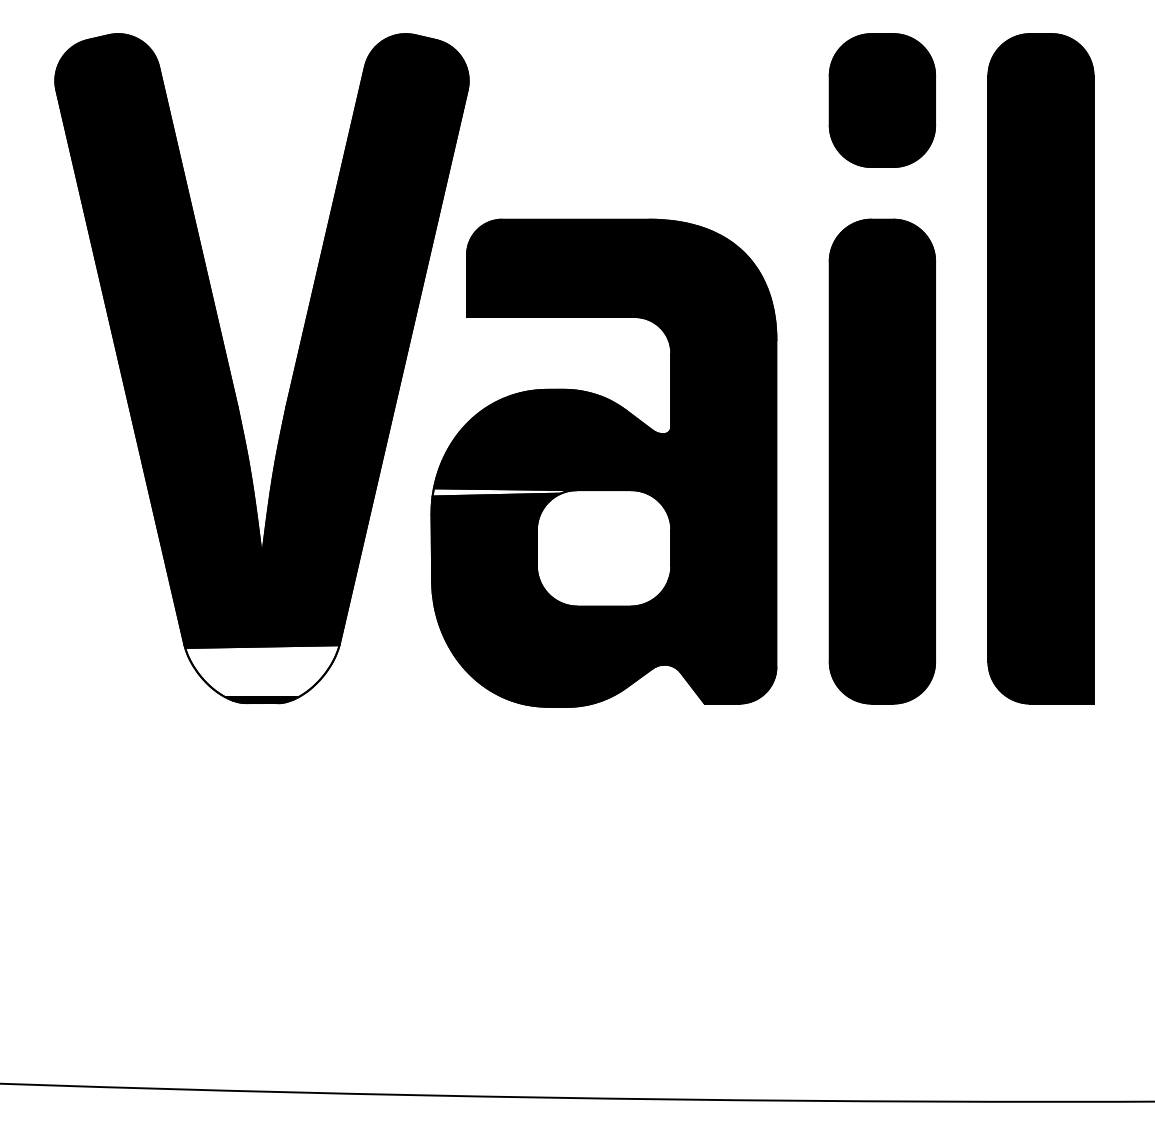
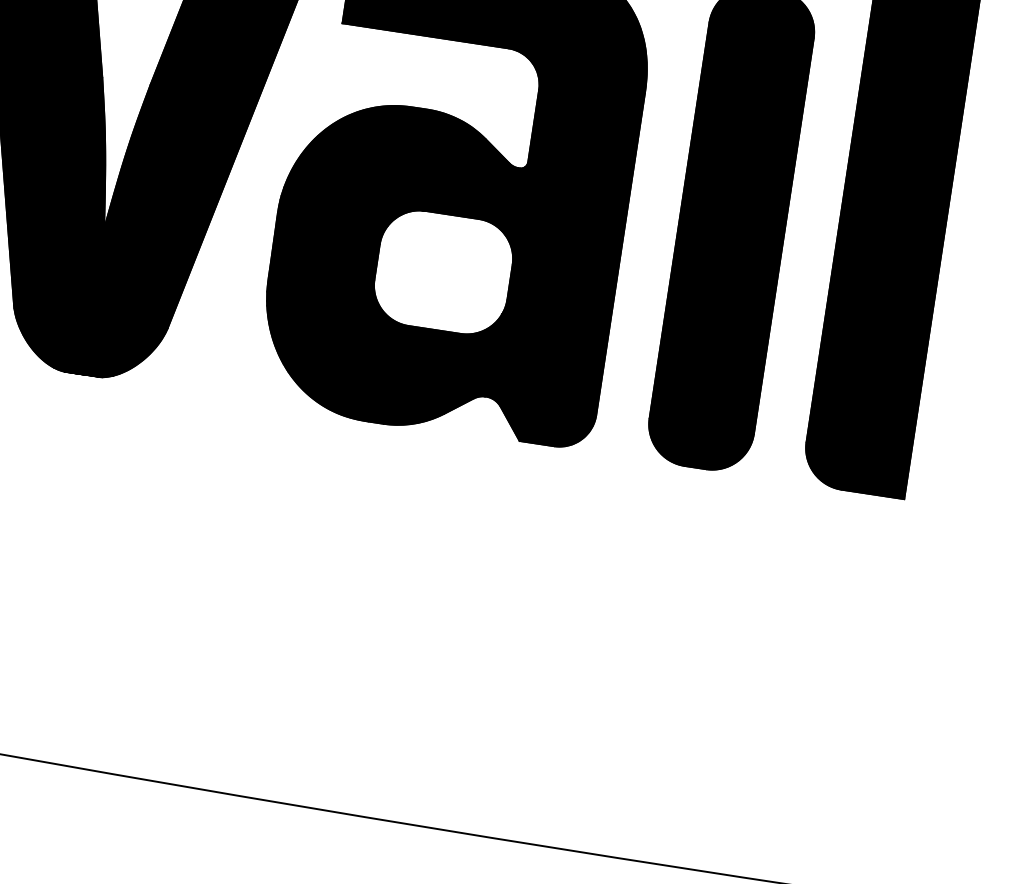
fill: (504, 492) -> (353, 202), added
fill: (262, 671) -> (87, 343), added

